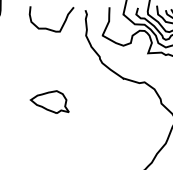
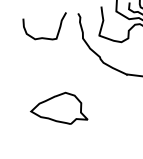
part: (49, 101) -> (57, 109), size x1.43

